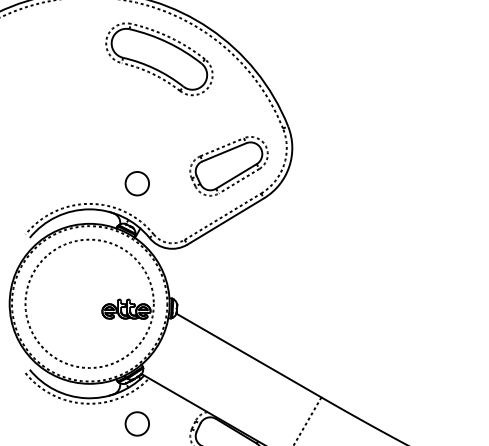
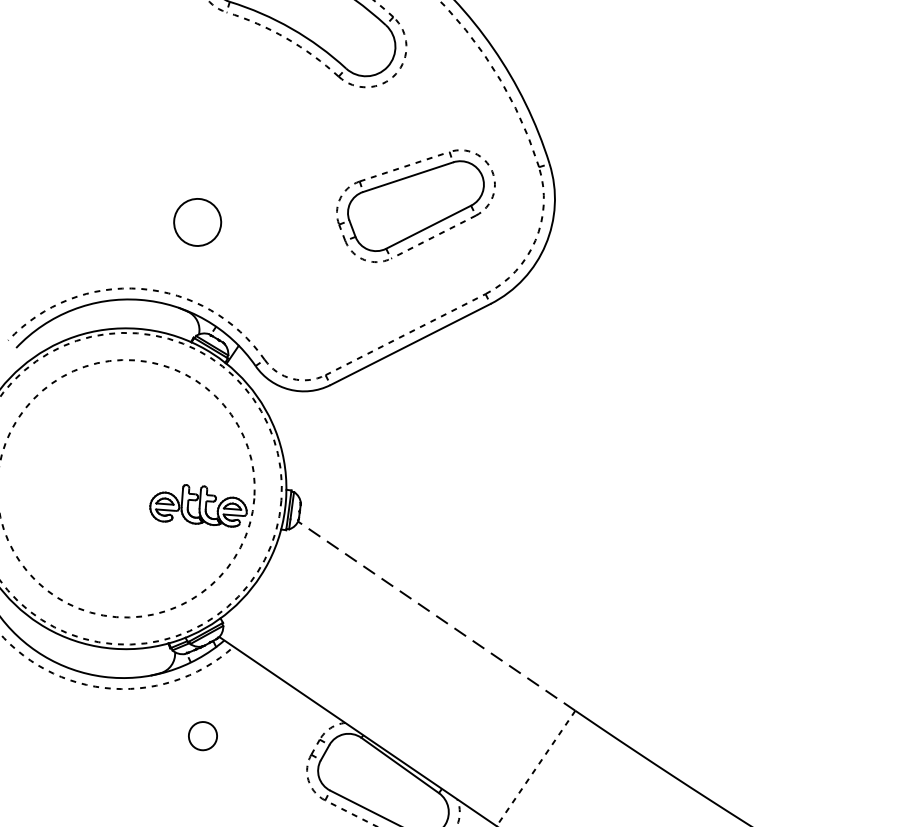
part: (228, 166) -> (414, 206), moved
circle: (136, 183) -> (196, 221), moved
line: (248, 355) -> (435, 615), solid -> dashed
circle: (136, 423) -> (201, 735), size x0.6

